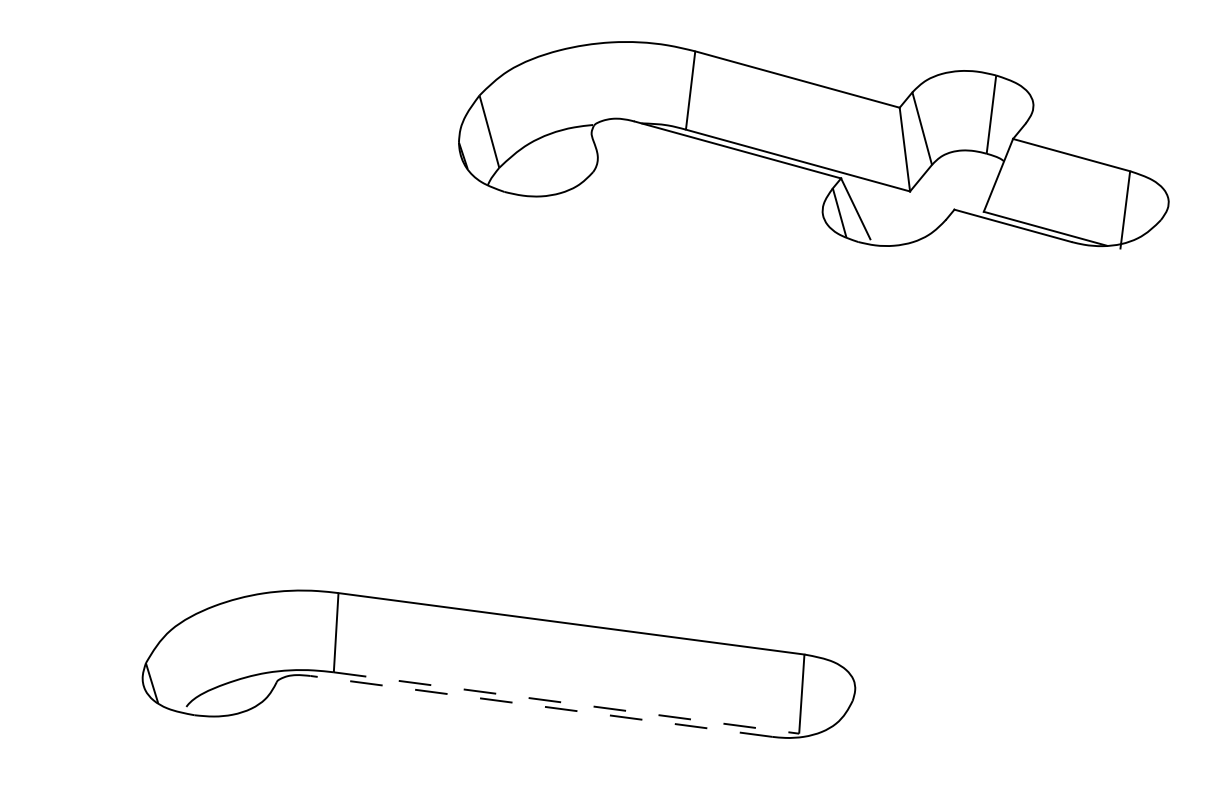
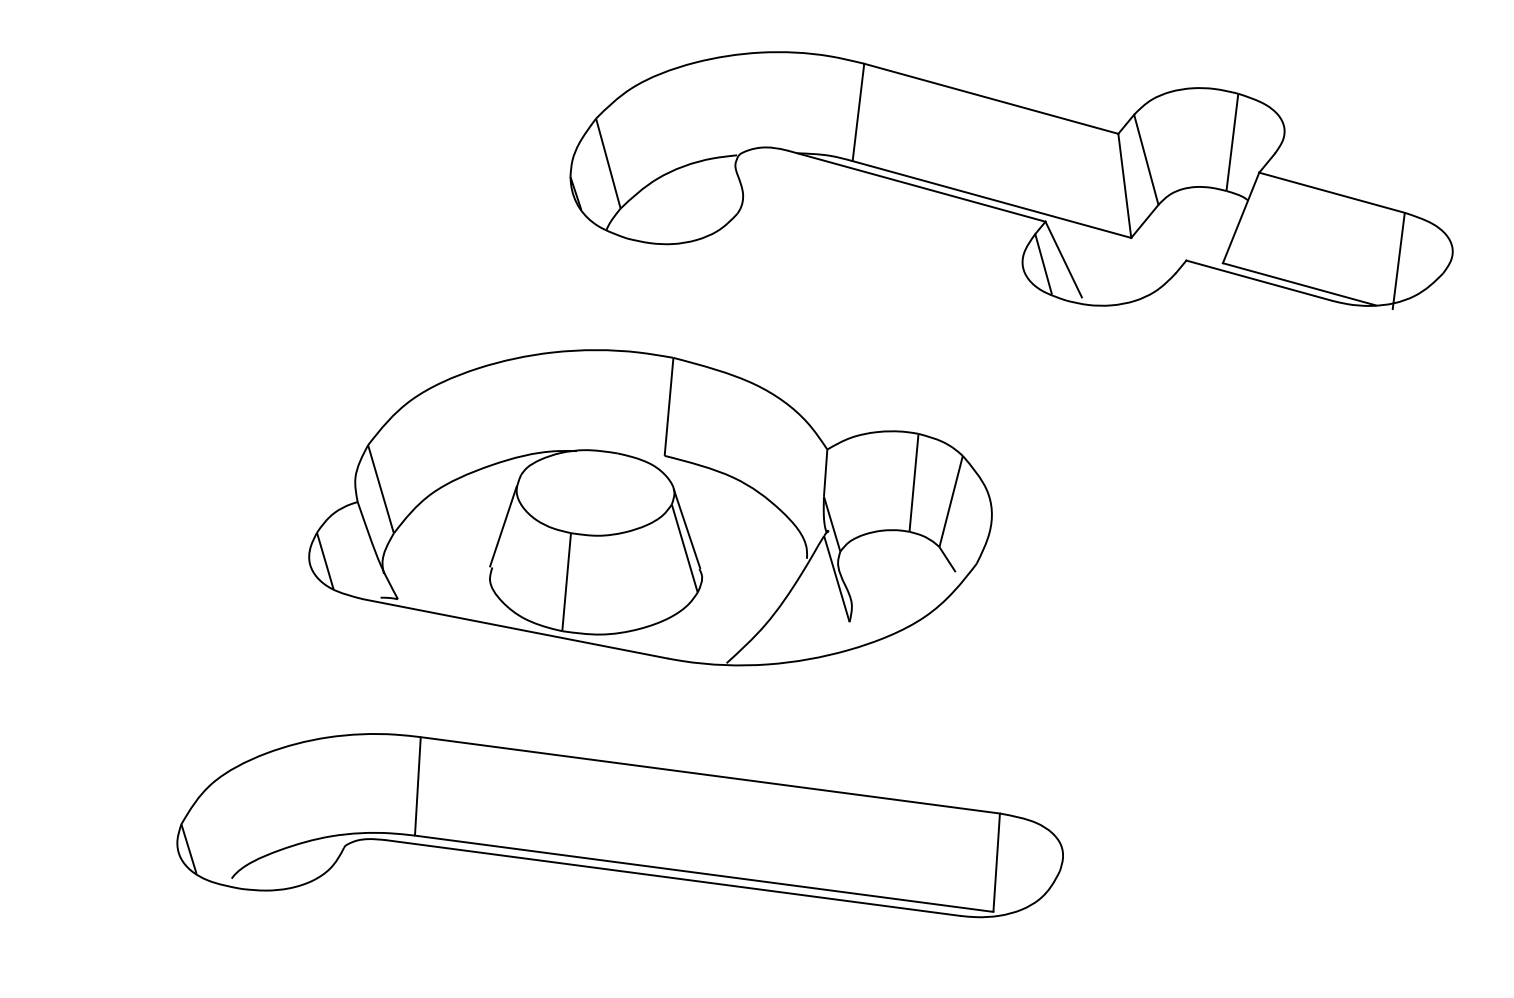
part: (523, 408) -> (650, 507), added
line: (566, 702) -> (704, 873), dashed -> solid
line: (541, 706) -> (672, 877), dashed -> solid

